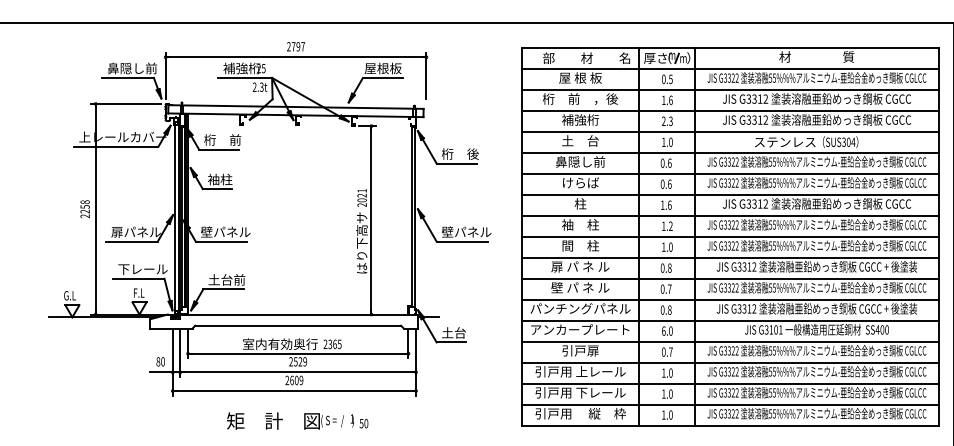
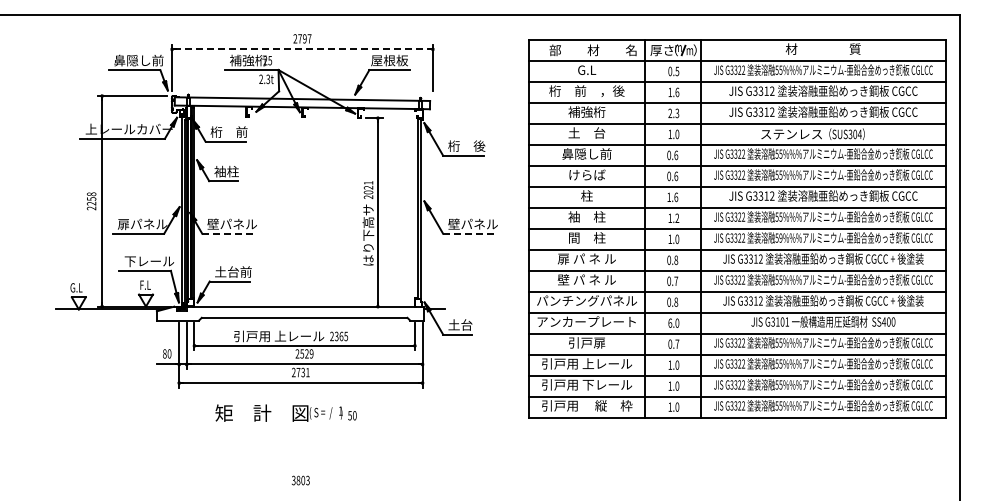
line: (297, 57) -> (303, 49), solid -> dashed
text: (580, 77) -> (586, 69), 屋 根 板 -> G.L
line: (222, 241) -> (228, 233), solid -> dashed
line: (462, 241) -> (468, 233), solid -> dashed
text: (774, 245) -> (780, 237), 55%%% -> 59%%%
text: (273, 344) -> (279, 336), 室内有効奥行 -> 引戸用 上レール
text: (296, 380) -> (302, 372), 2609 -> 2731
text: (297, 420) -> (285, 412), moved

